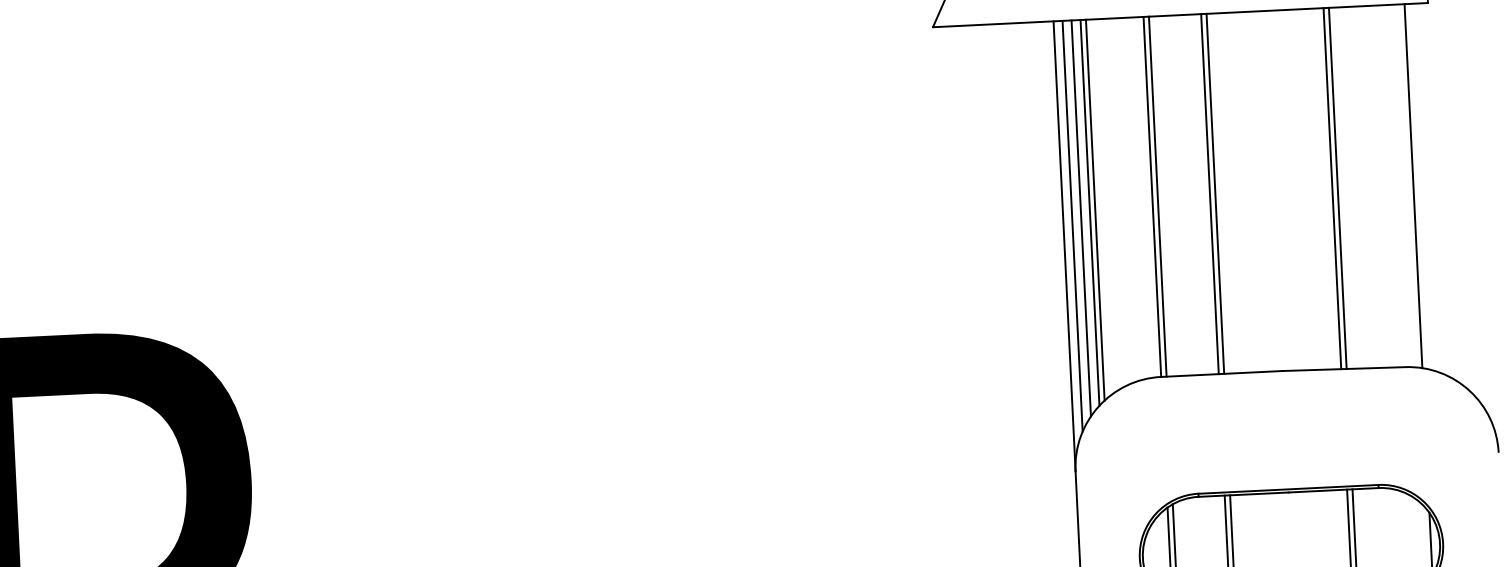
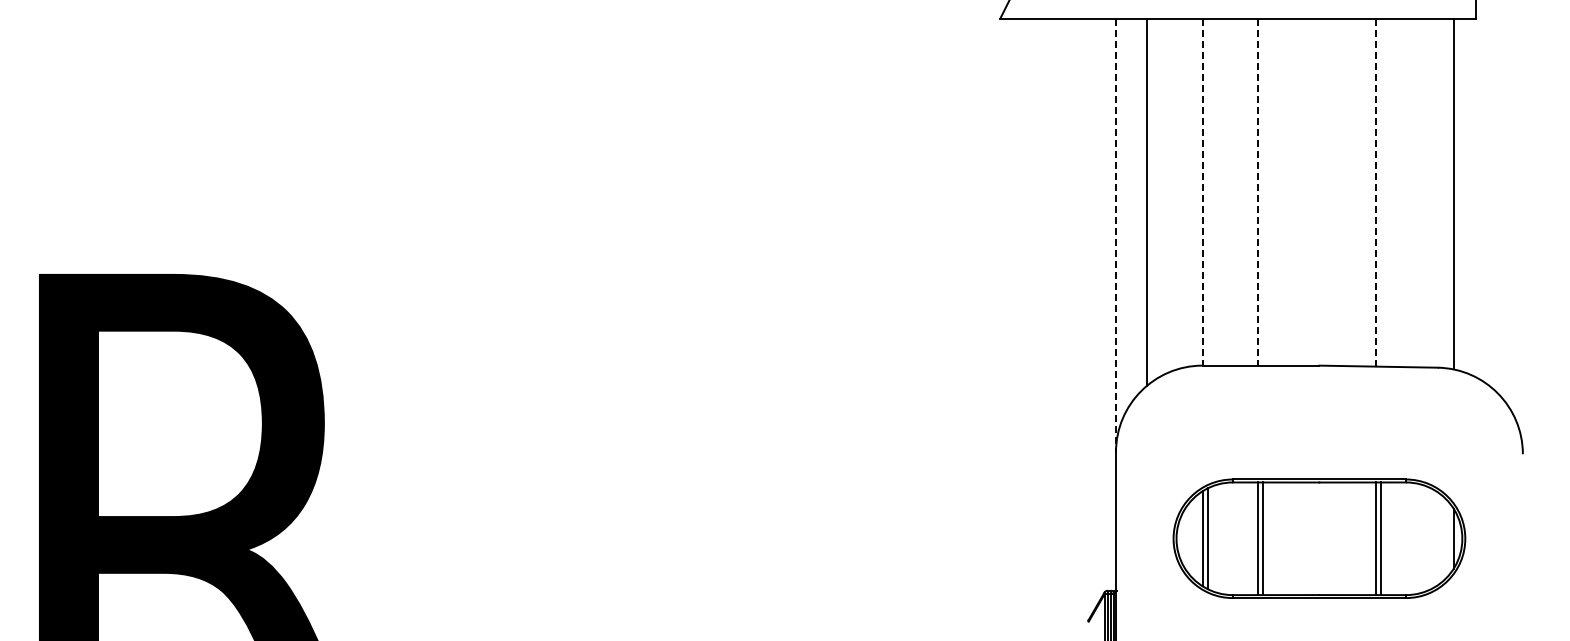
line: (1337, 187) -> (1380, 192), removed
line: (1332, 188) -> (1375, 192), solid -> dashed
line: (1215, 193) -> (1263, 192), removed
line: (1209, 194) -> (1257, 192), solid -> dashed
line: (1152, 196) -> (1202, 192), solid -> dashed
line: (1157, 196) -> (1207, 192), removed
line: (1089, 212) -> (1141, 204), removed
line: (1081, 218) -> (1133, 209), removed
line: (1072, 225) -> (1124, 216), removed
line: (1064, 247) -> (1115, 236), solid -> dashed

